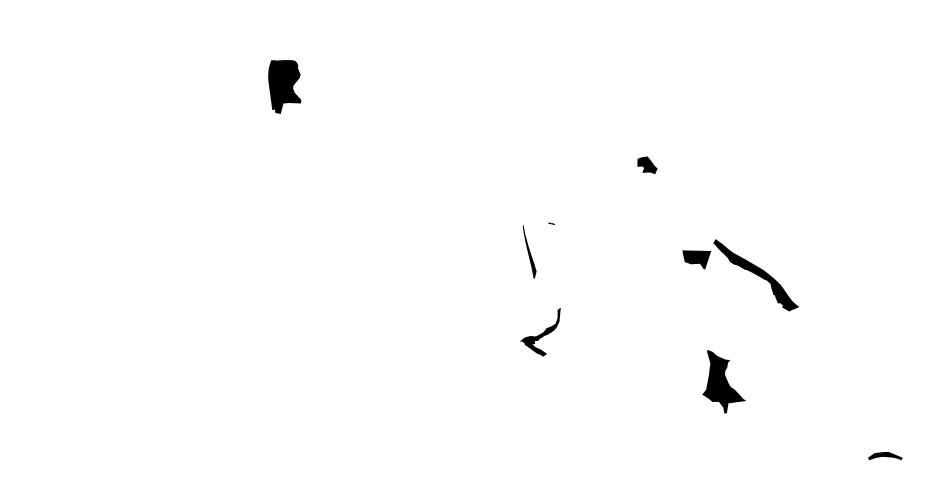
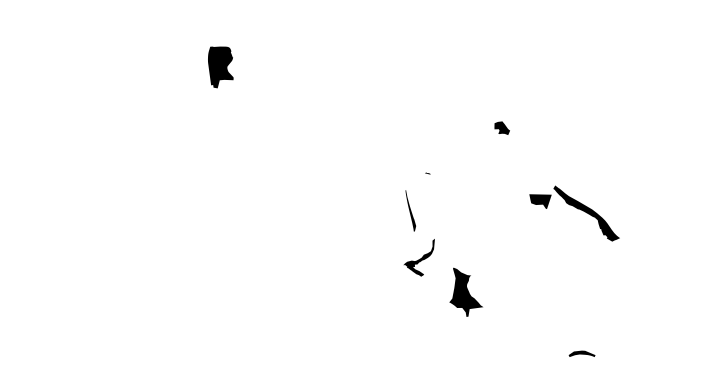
part: (529, 251) -> (410, 210), moved
part: (723, 381) -> (465, 292), moved
part: (885, 456) -> (582, 354), moved

